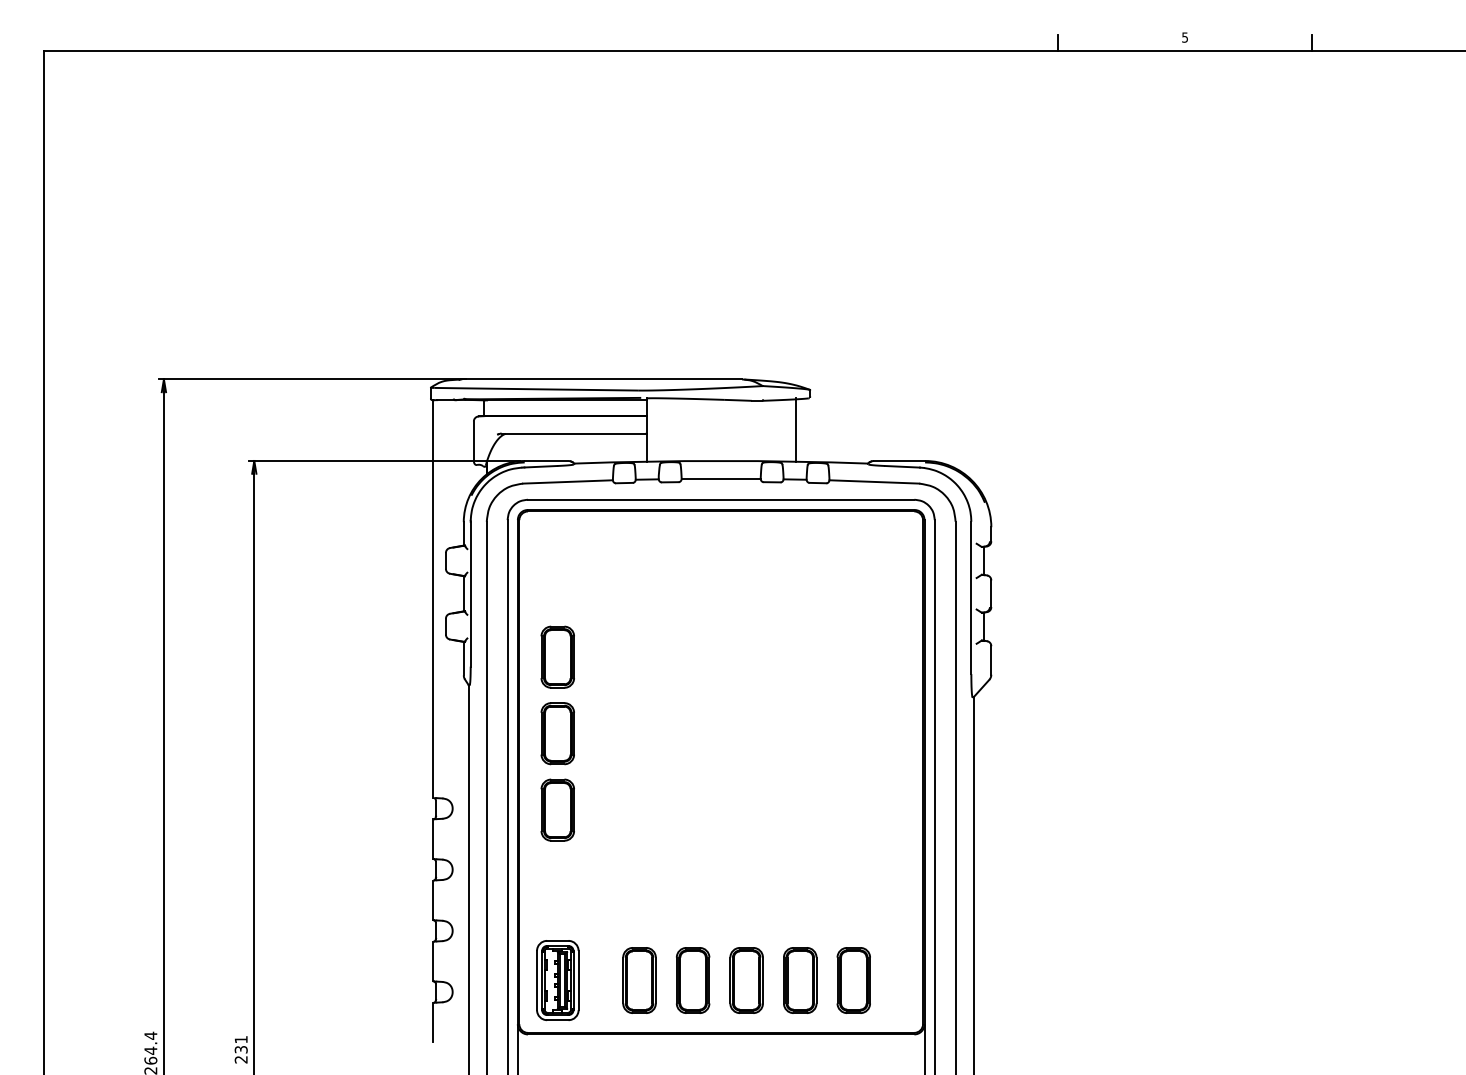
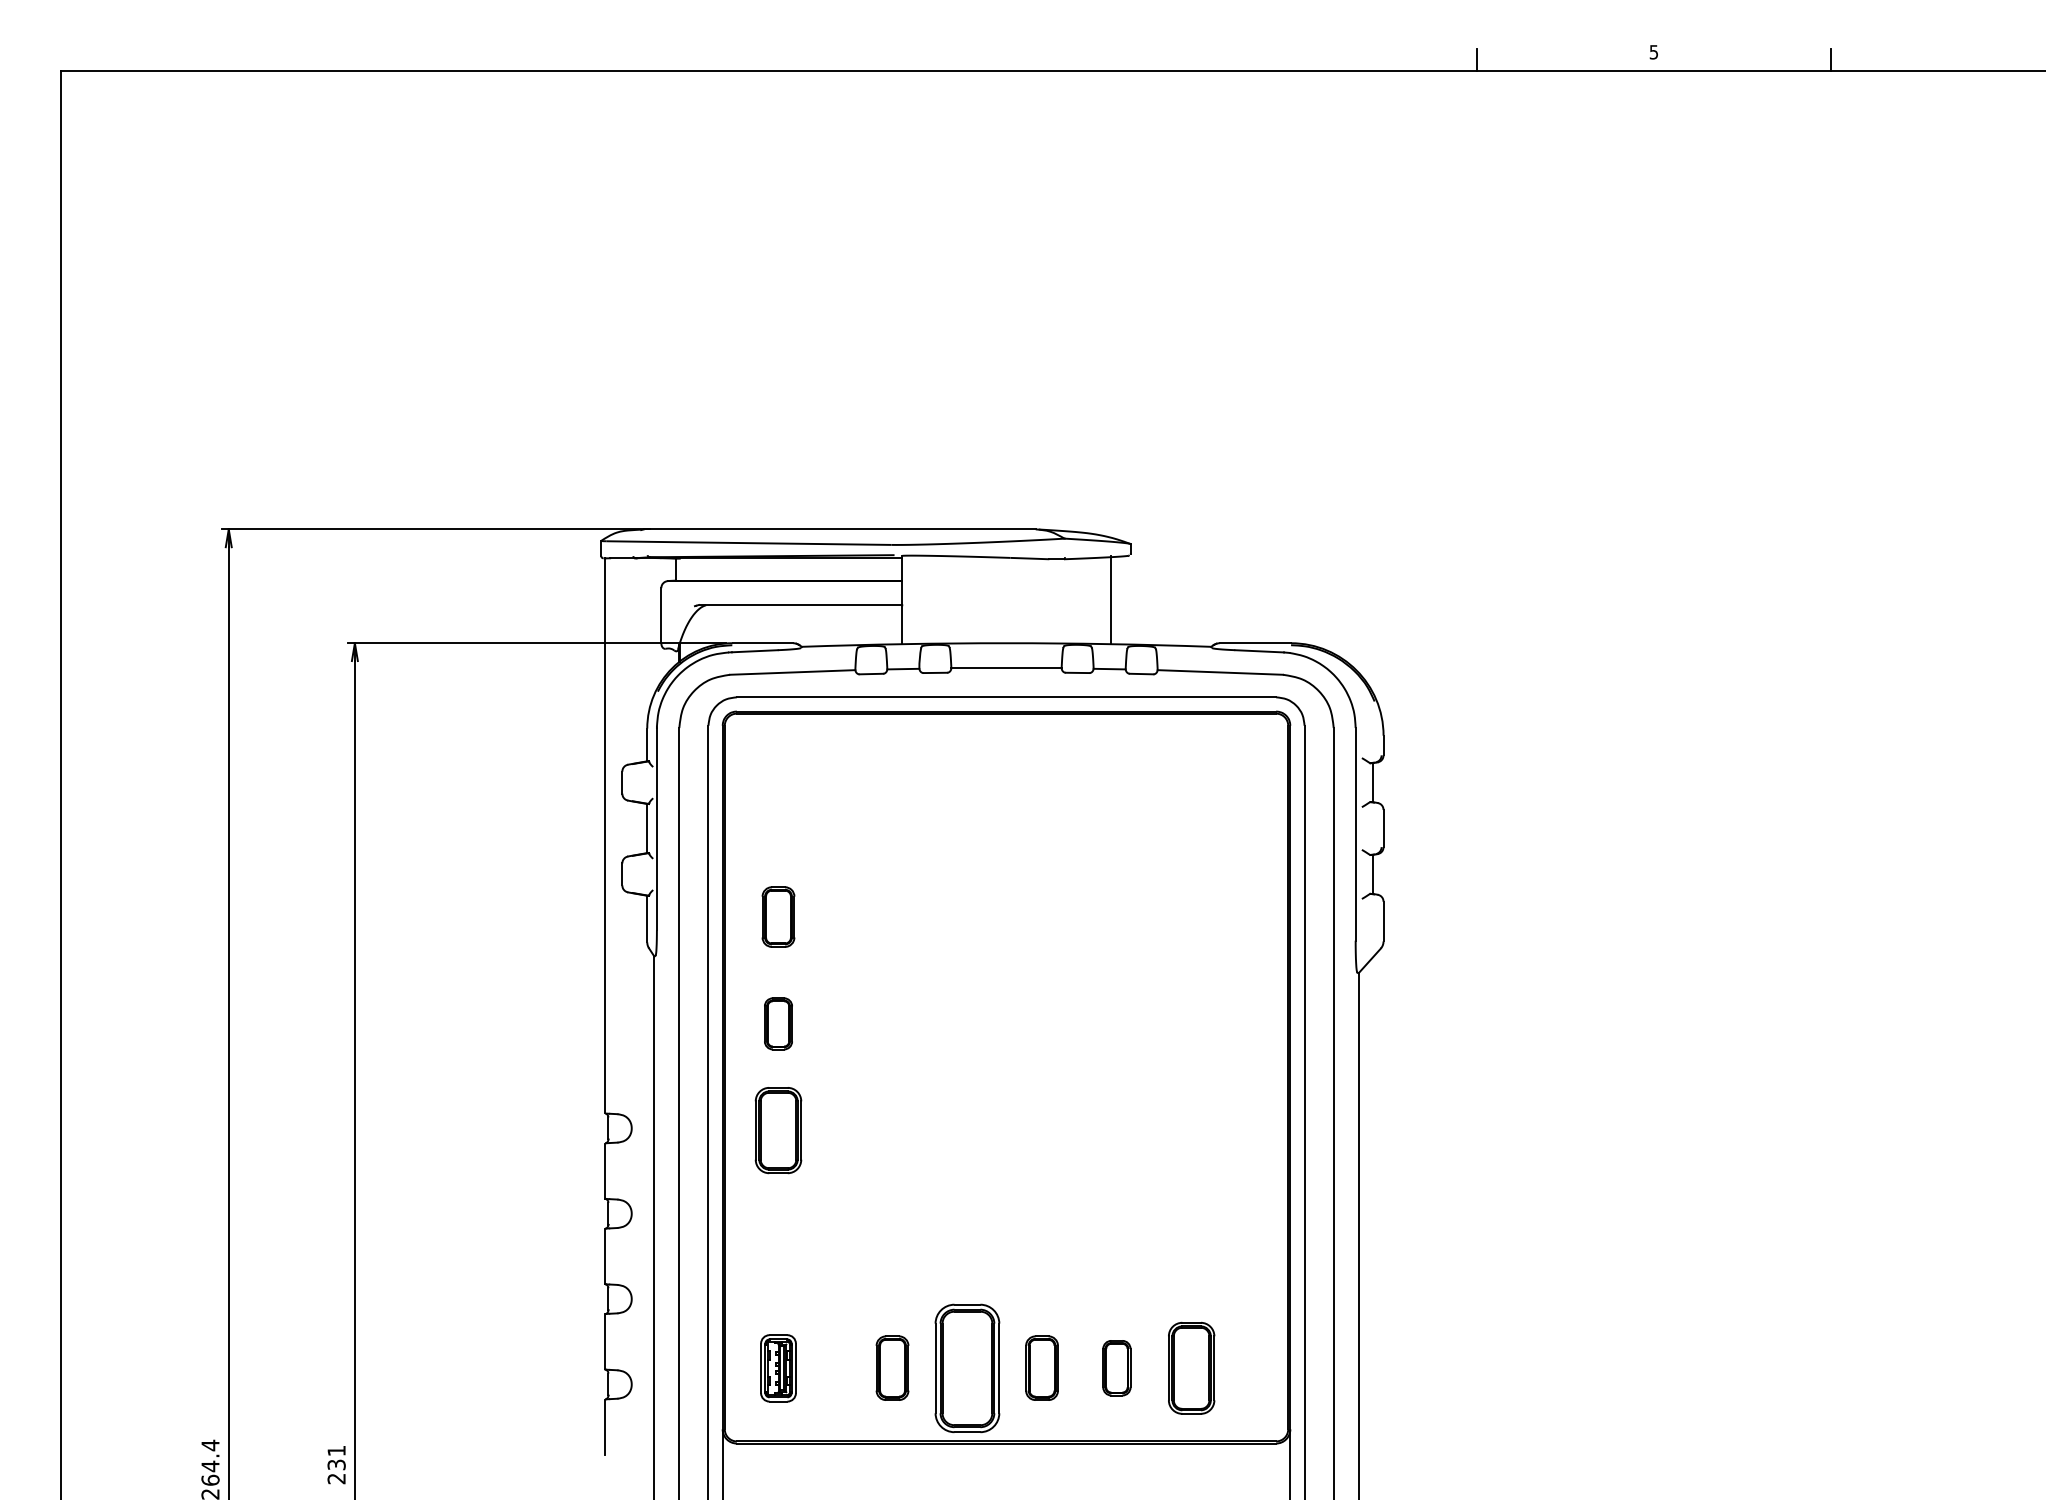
part: (557, 656) -> (778, 916), size x0.7
part: (557, 733) -> (778, 1023), size x0.6
part: (639, 979) -> (892, 1367), size x0.7
part: (692, 979) -> (966, 1367), size x1.4
part: (746, 979) -> (1041, 1367), size x0.7
part: (799, 979) -> (1116, 1367), size x0.6
part: (557, 980) -> (778, 1368), size x0.6

